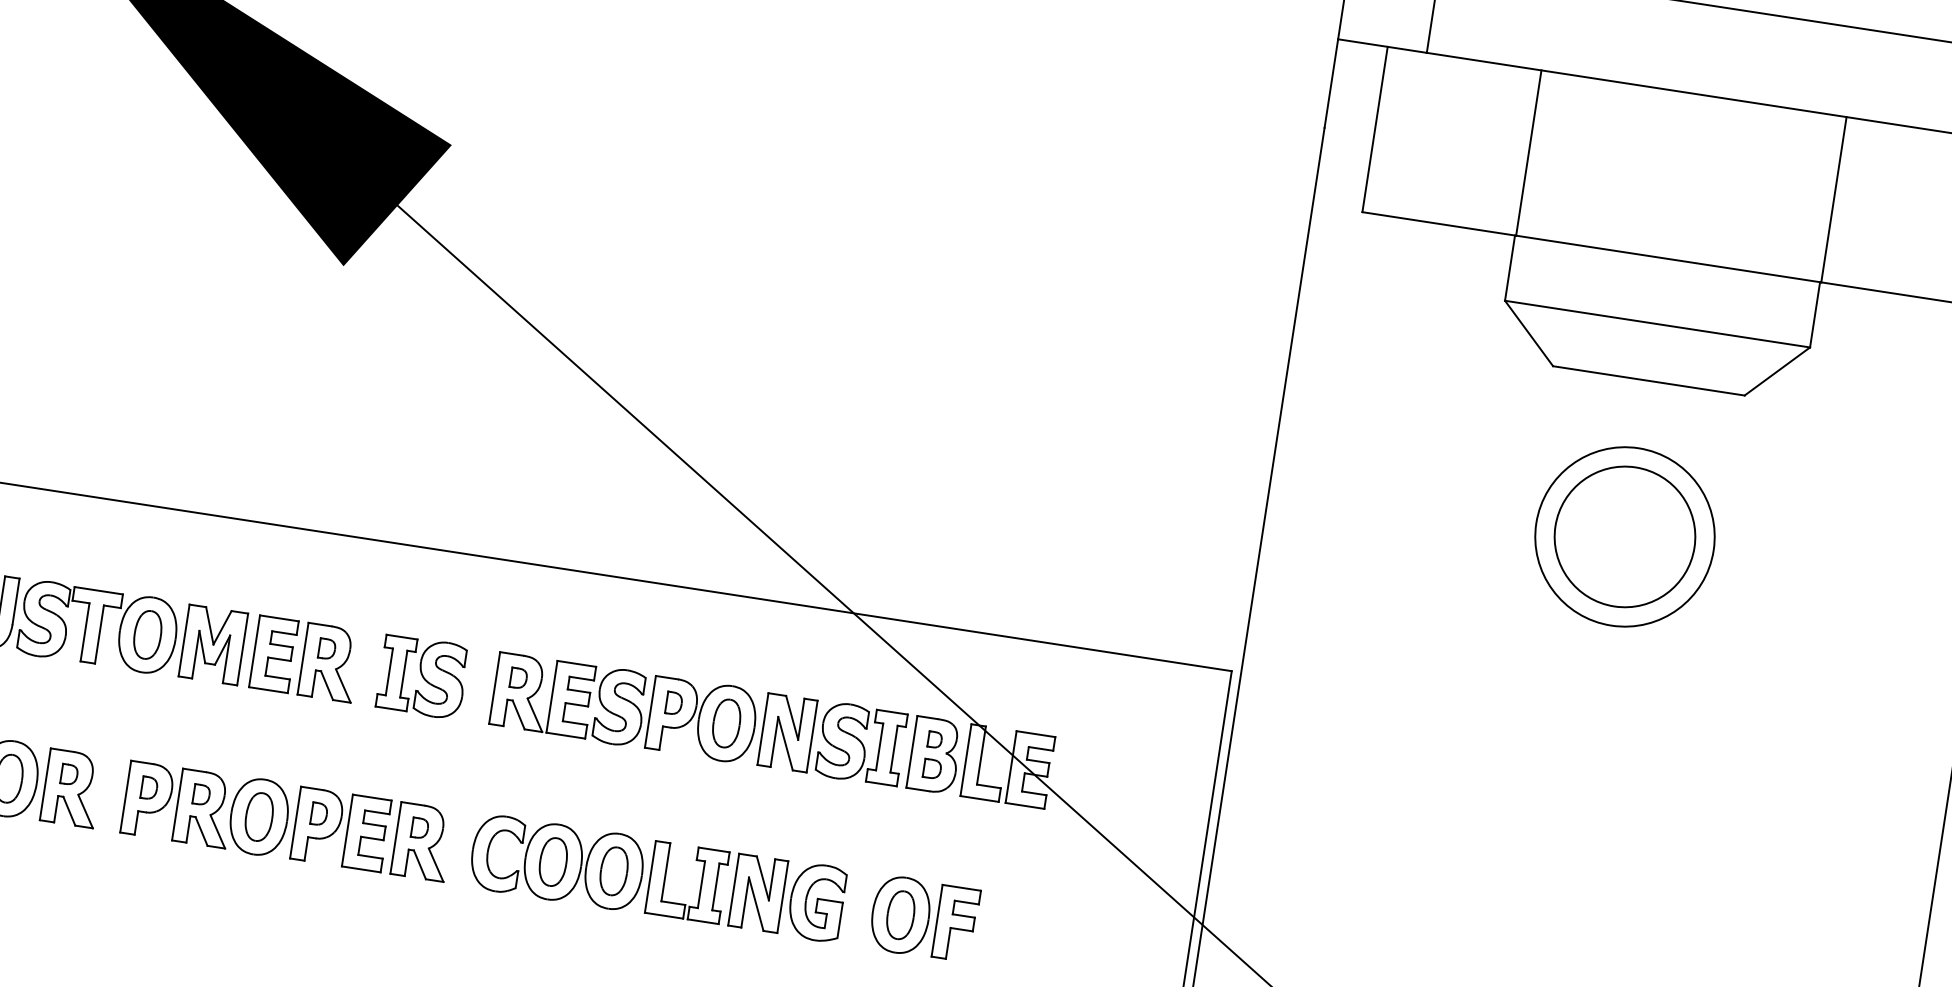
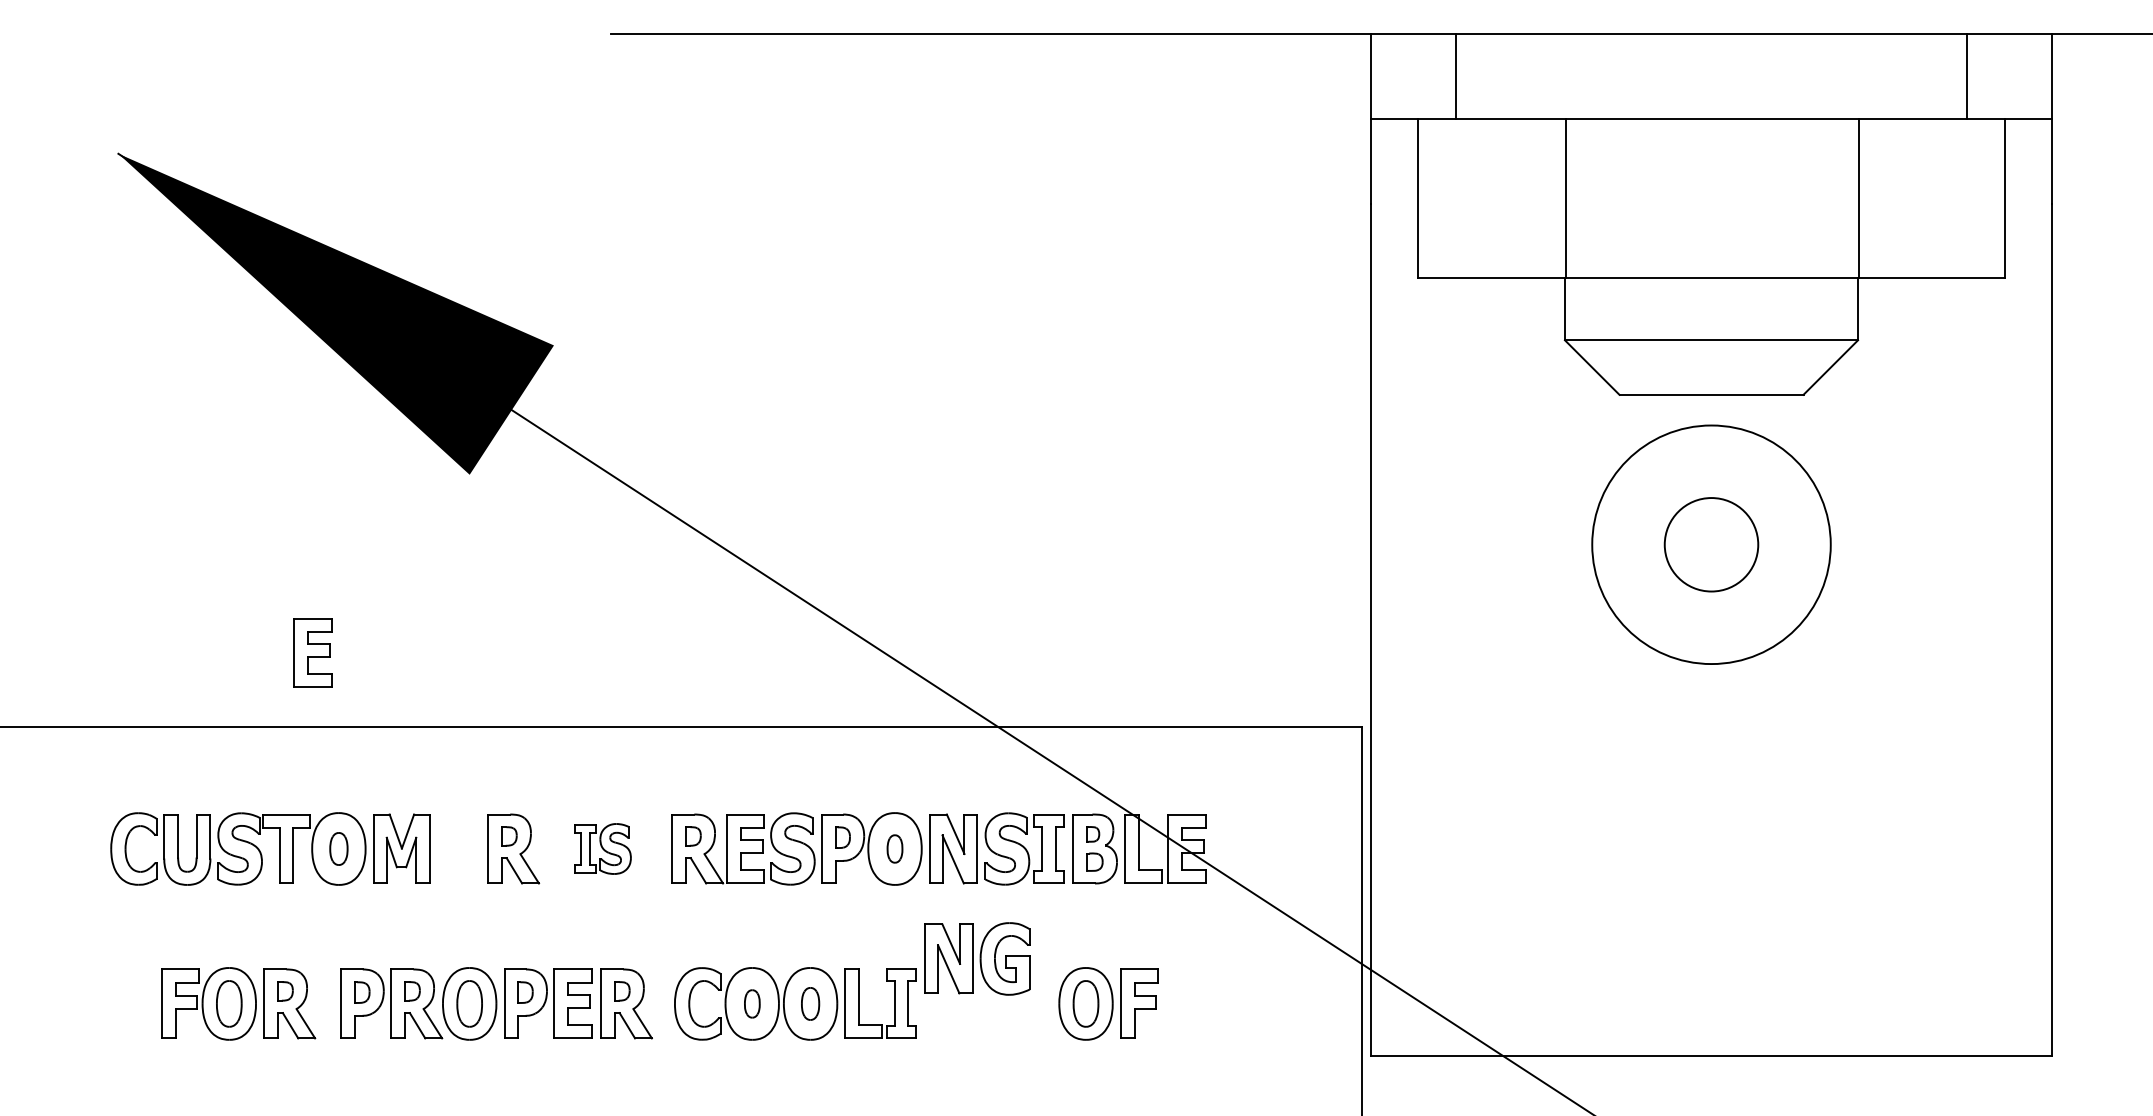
circle: (1625, 536) -> (1711, 544), size x0.7
circle: (1625, 536) -> (1711, 544), size x1.4
part: (147, 634) -> (338, 848), size x0.7
part: (273, 653) -> (312, 652), moved
part: (422, 676) -> (602, 848), size x0.7
part: (726, 722) -> (894, 848), size x0.6
part: (553, 861) -> (752, 1003), size x0.6
part: (614, 870) -> (810, 1003), size x0.7
part: (787, 897) -> (977, 958), moved

